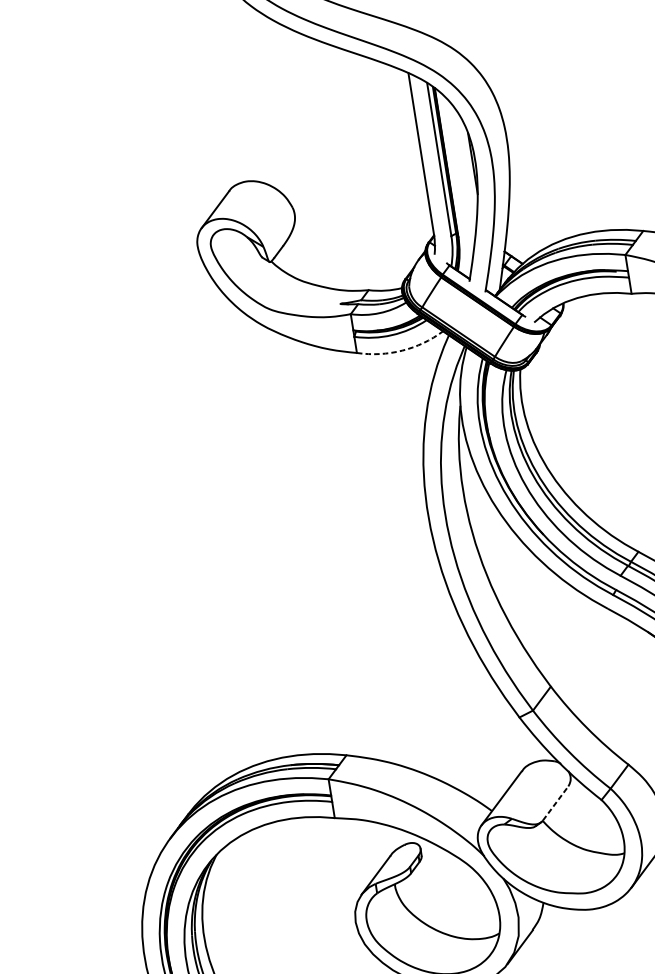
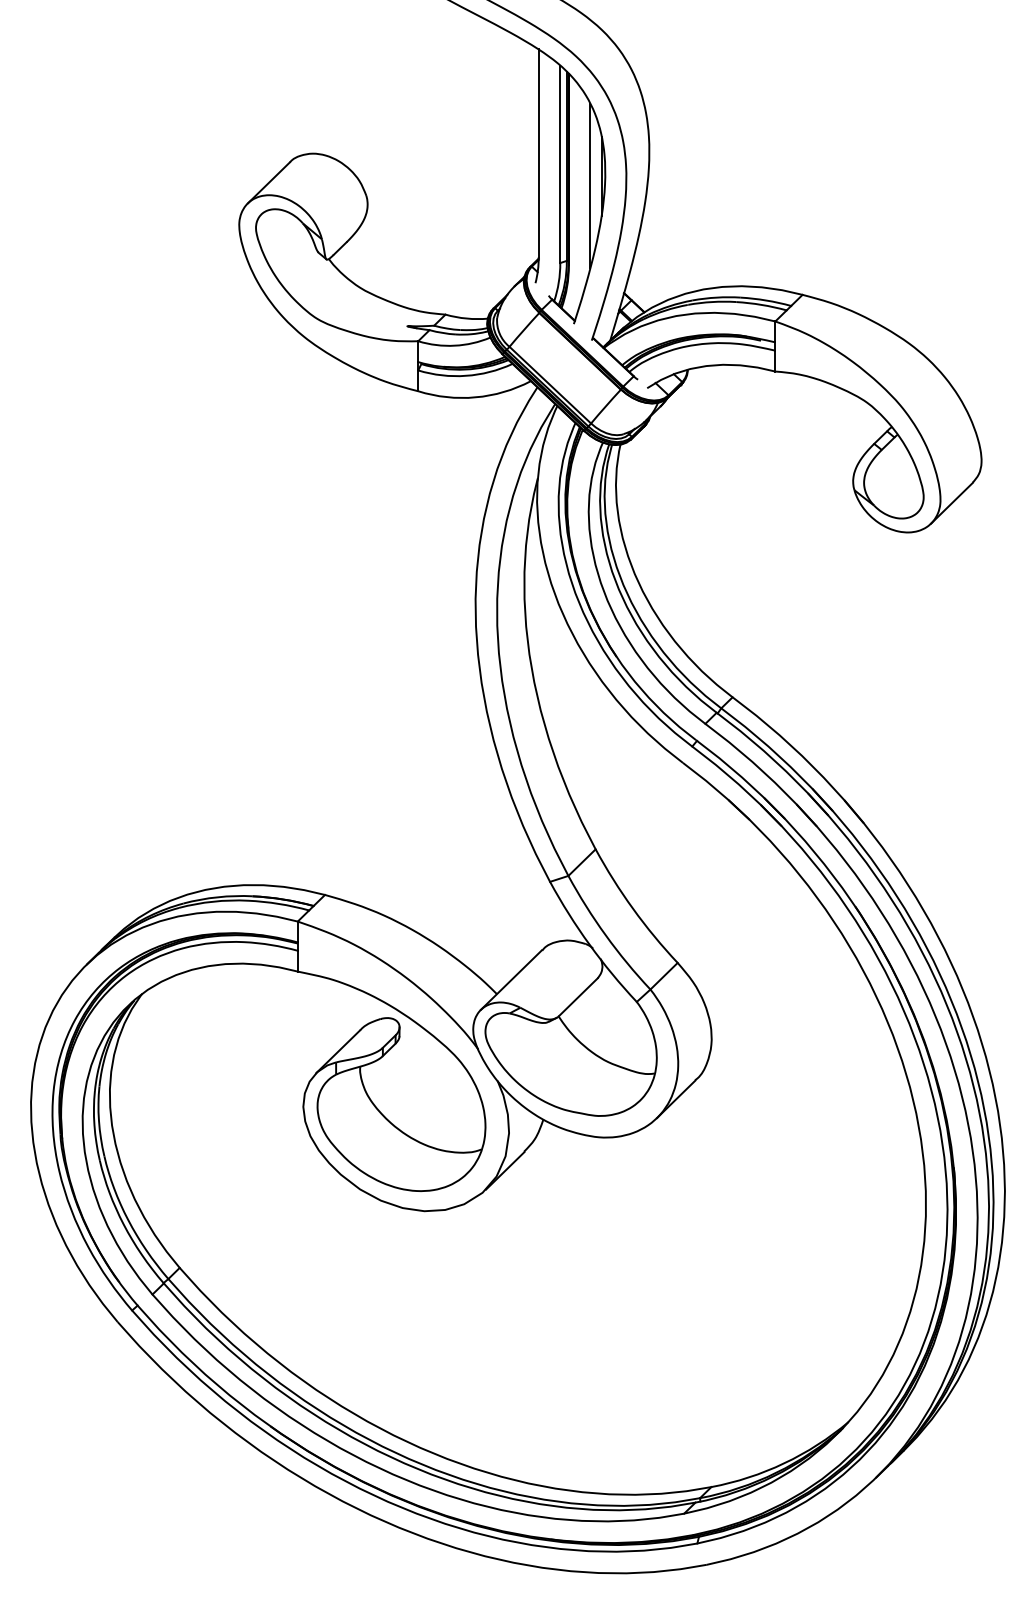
line: (465, 172) -> (590, 185), added
arc: (402, 350) -> (475, 397), dashed -> solid
line: (555, 803) -> (578, 997), dashed -> solid

